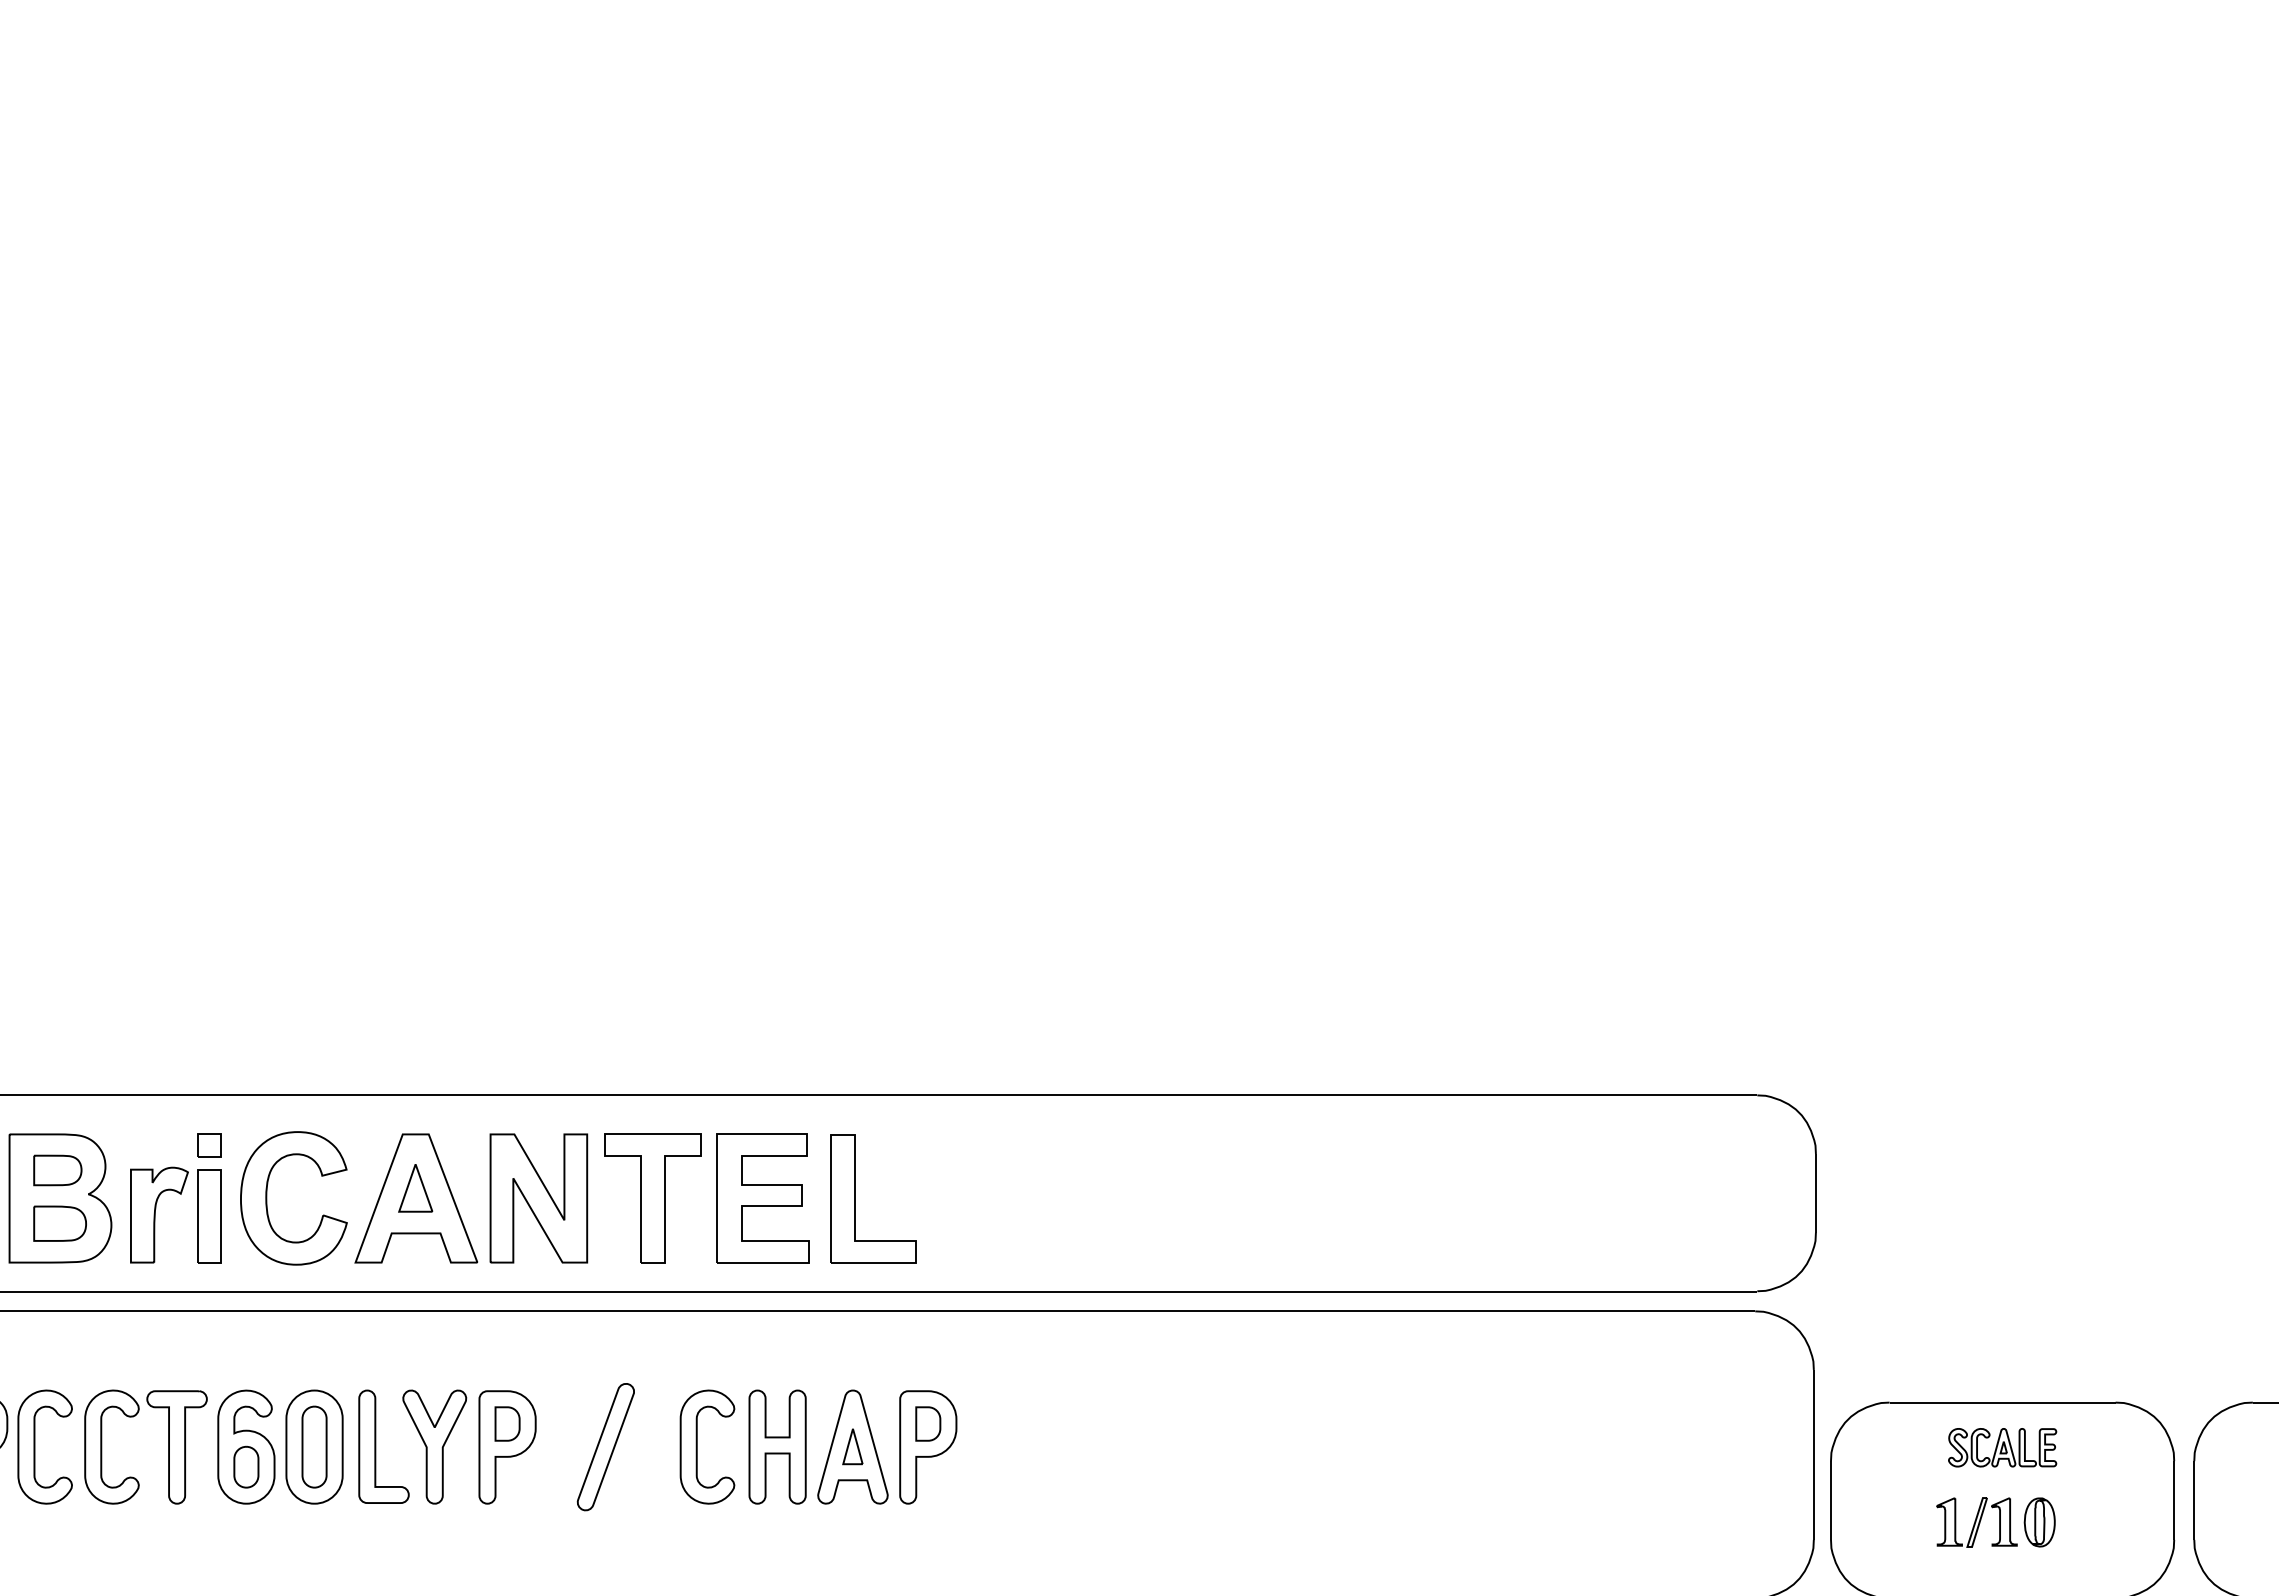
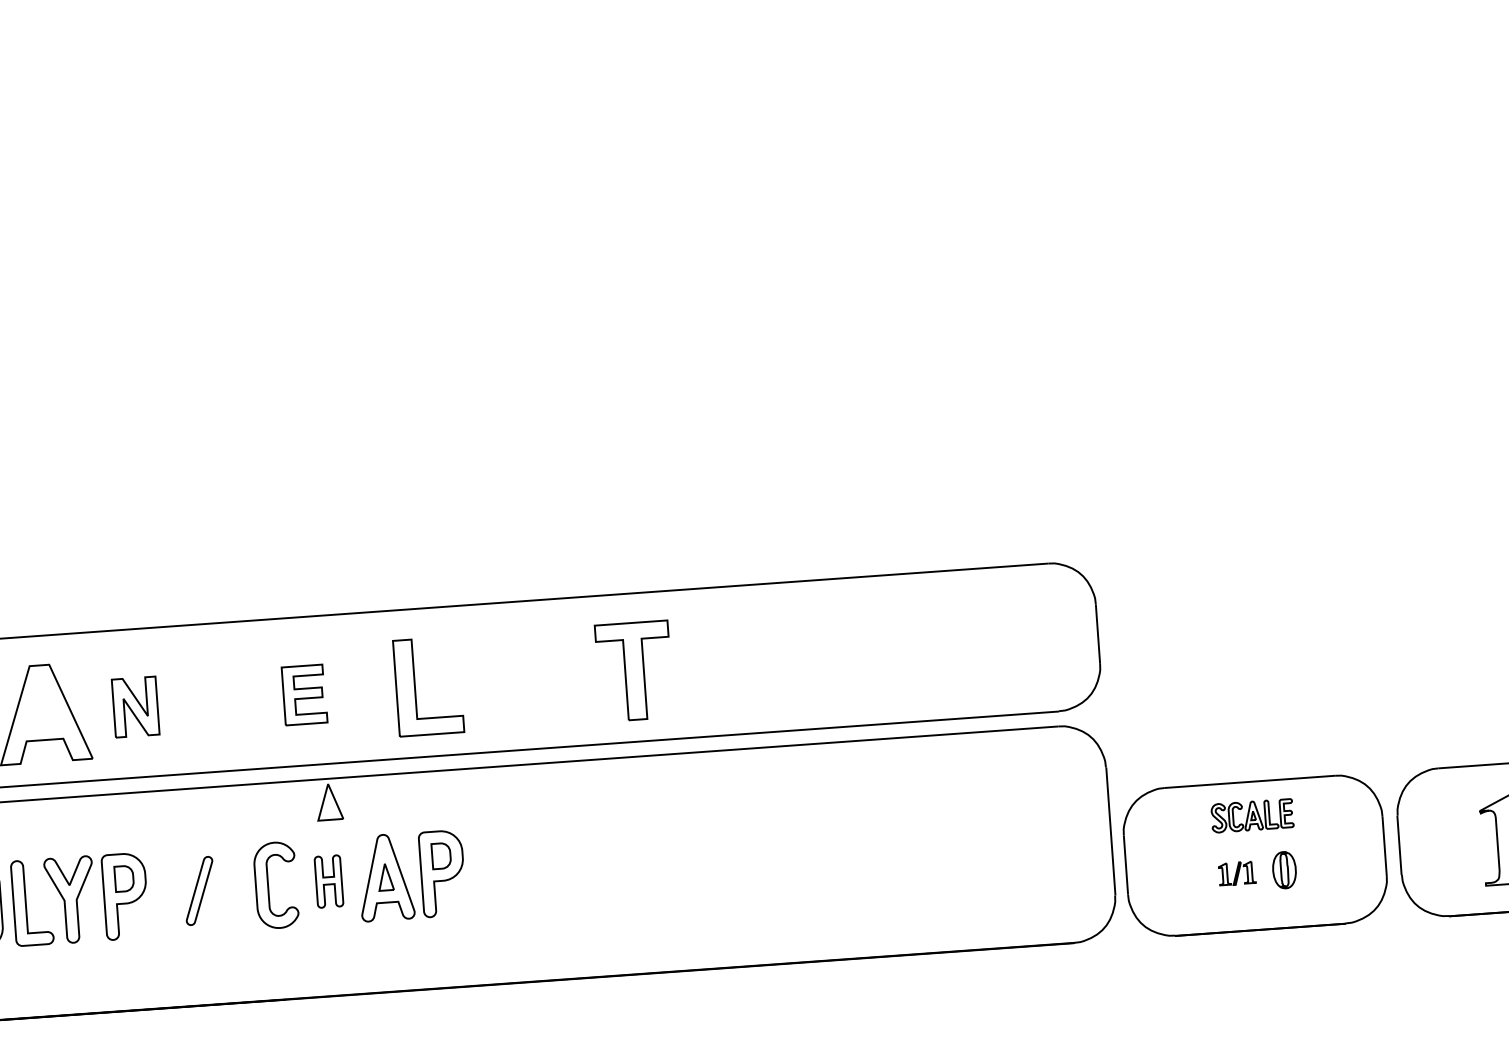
part: (415, 1188) -> (329, 802), moved
part: (538, 1198) -> (135, 707), size x0.6
part: (652, 1198) -> (634, 671), moved
part: (762, 1198) -> (304, 695), size x0.6
part: (855, 1198) -> (415, 687), moved
part: (777, 1446) -> (328, 881), size x0.6
part: (605, 1447) -> (199, 891), size x0.7
part: (1976, 1522) -> (1236, 873), size x0.6

